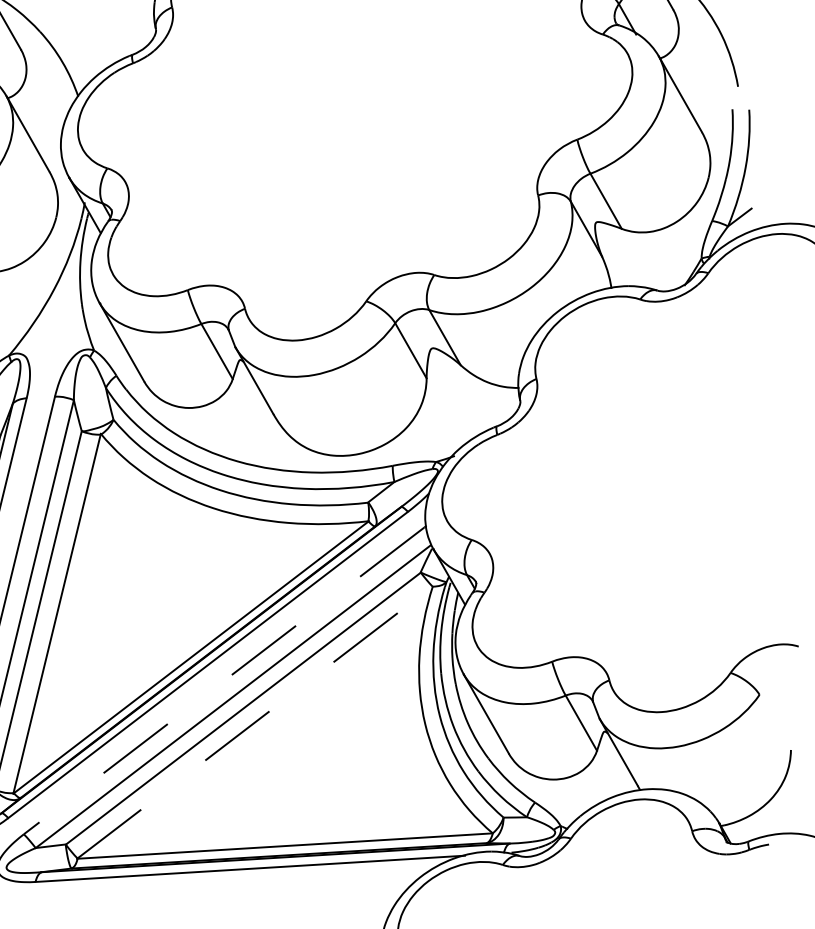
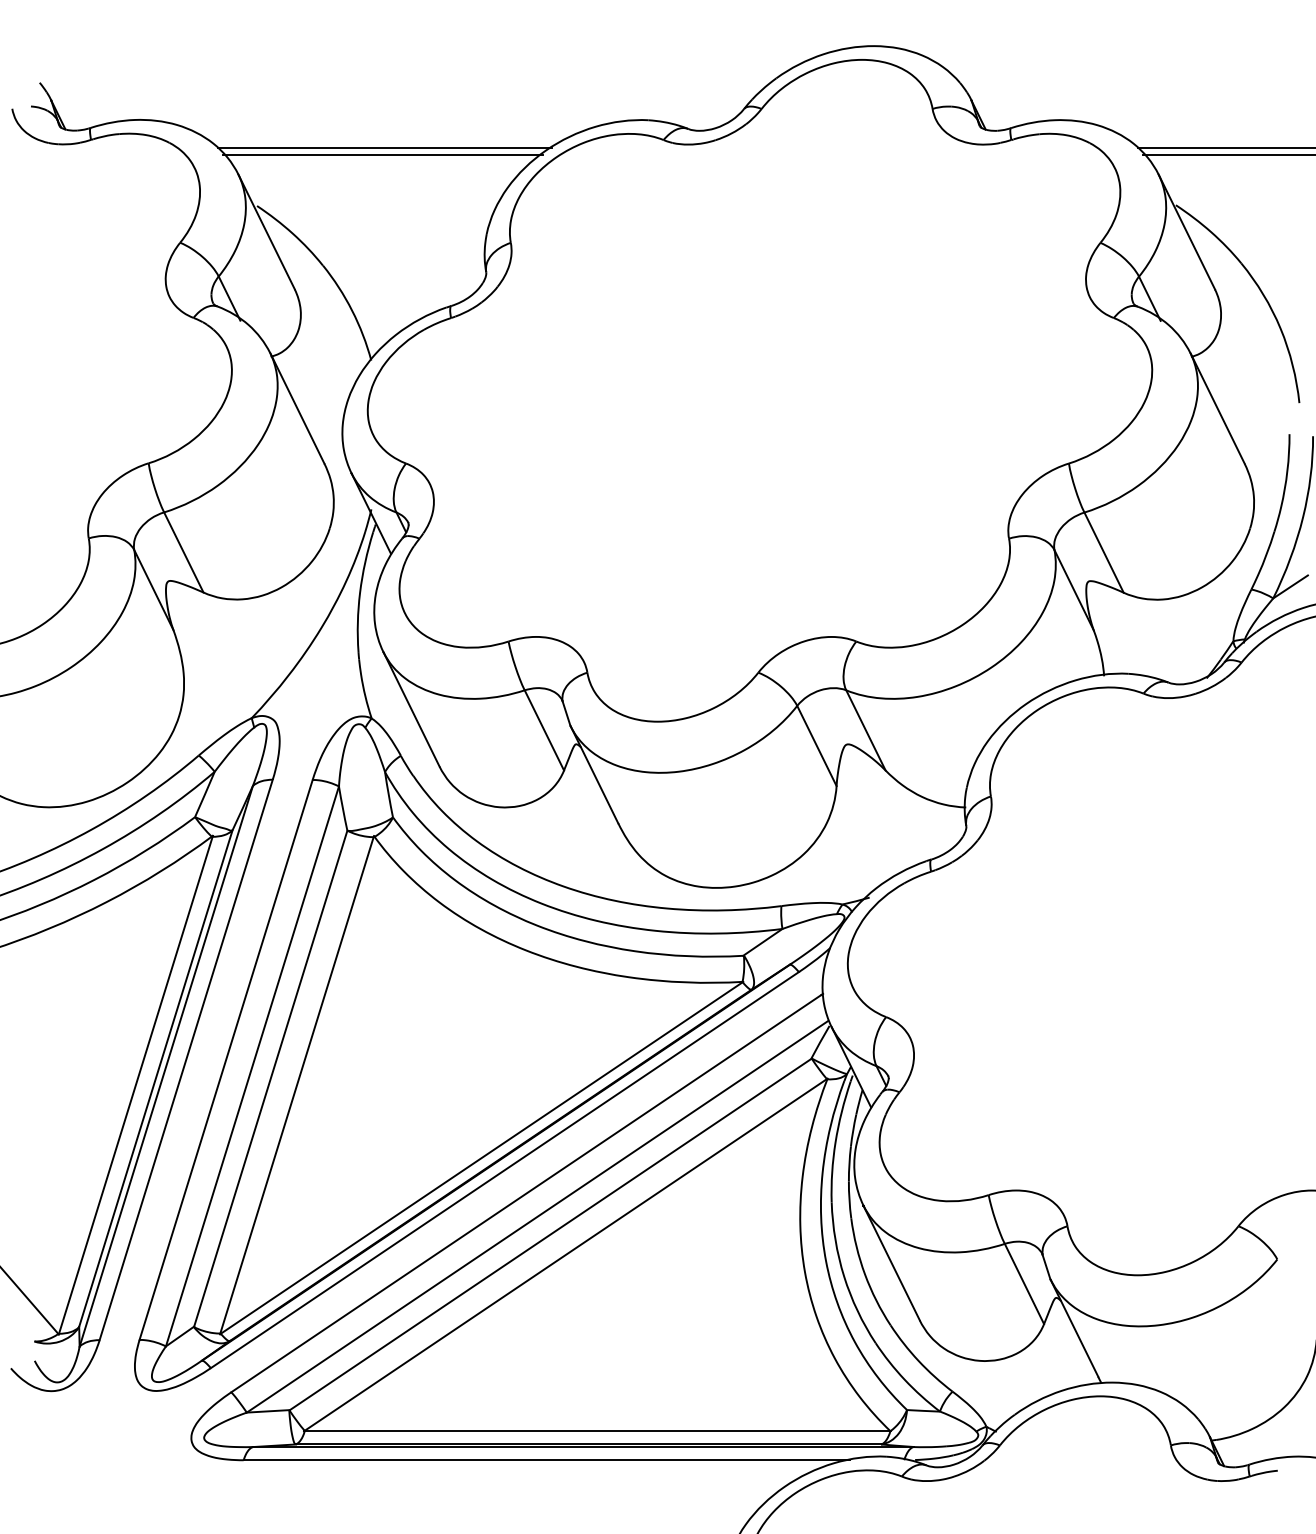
line: (223, 681) -> (525, 1194), dashed -> solid
line: (254, 722) -> (565, 1254), dashed -> solid

